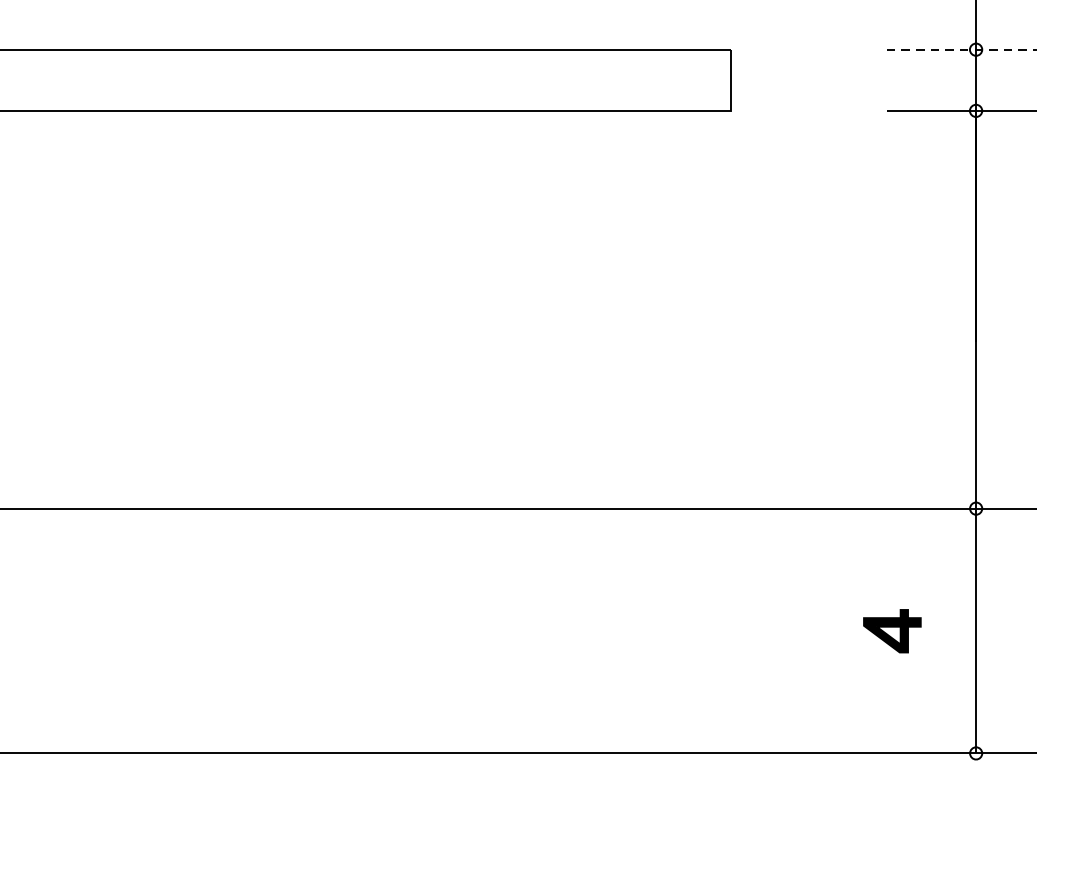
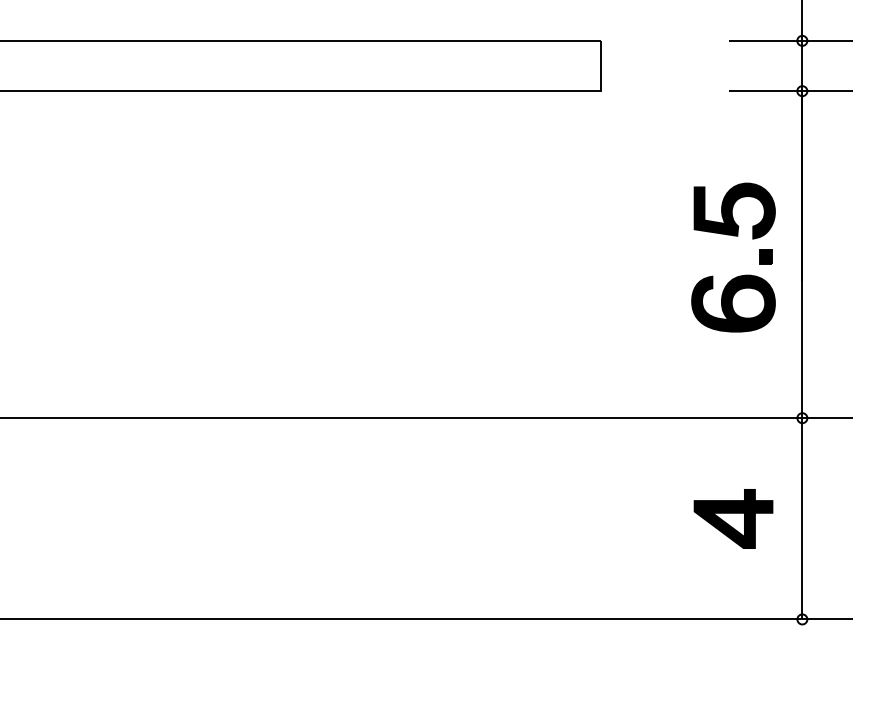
line: (961, 49) -> (790, 40), dashed -> solid
part: (899, 335) -> (739, 275), added
part: (892, 630) -> (733, 518), size x1.67

